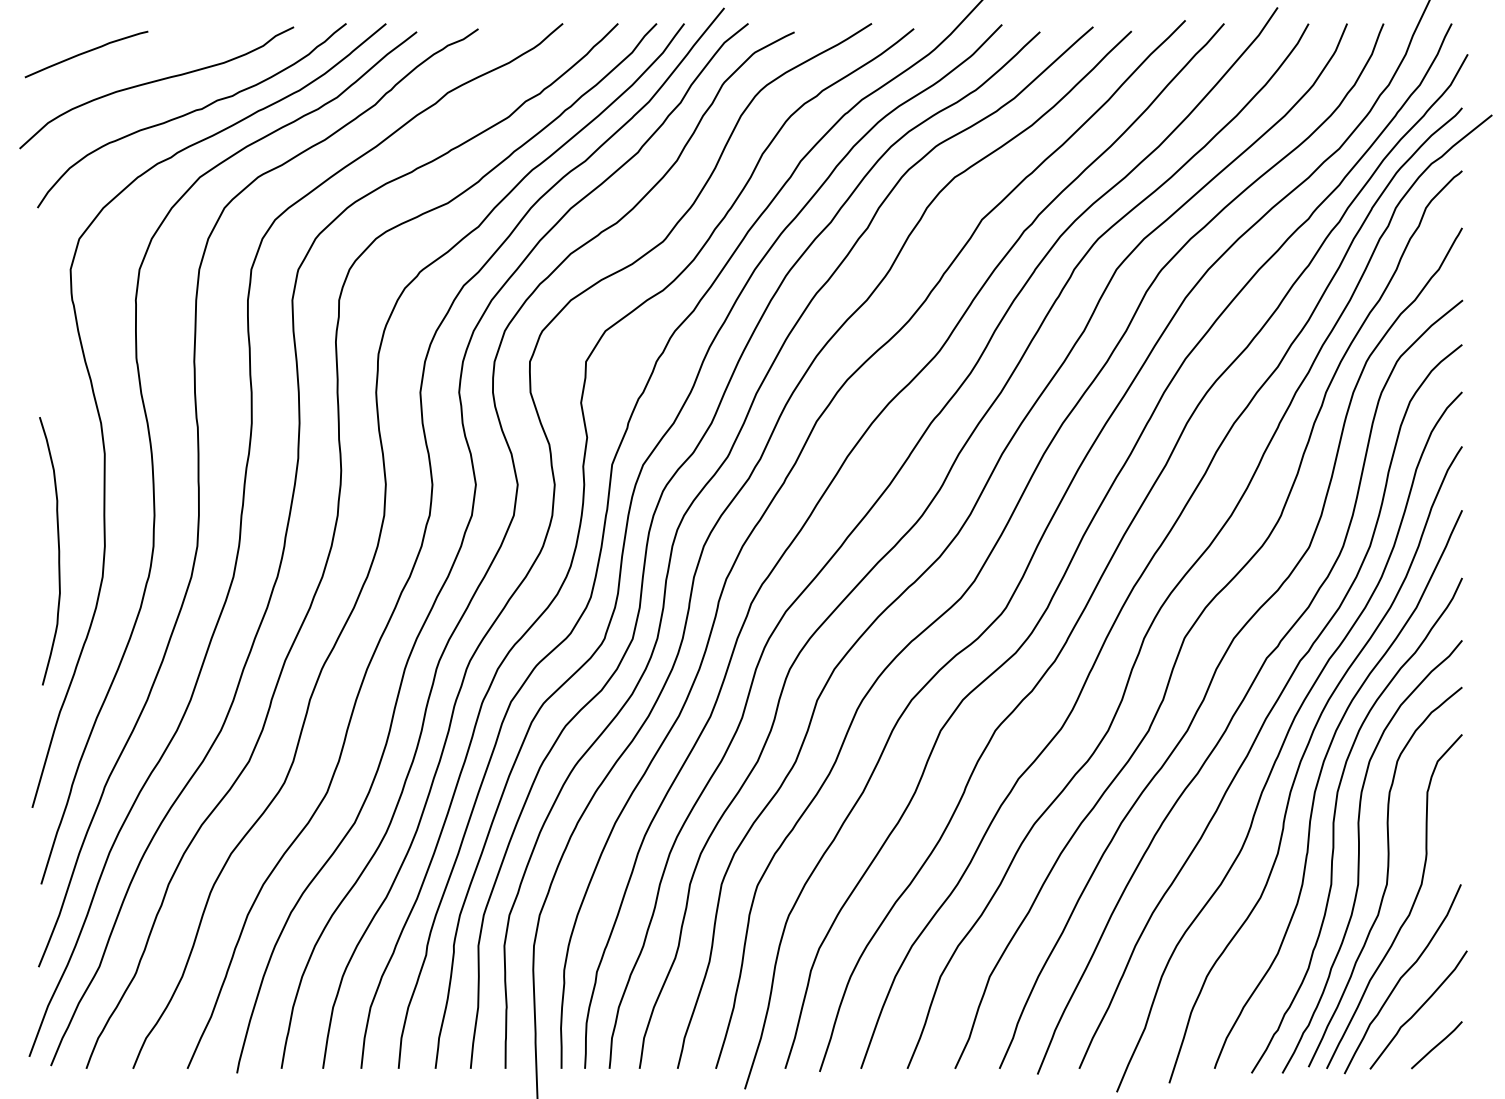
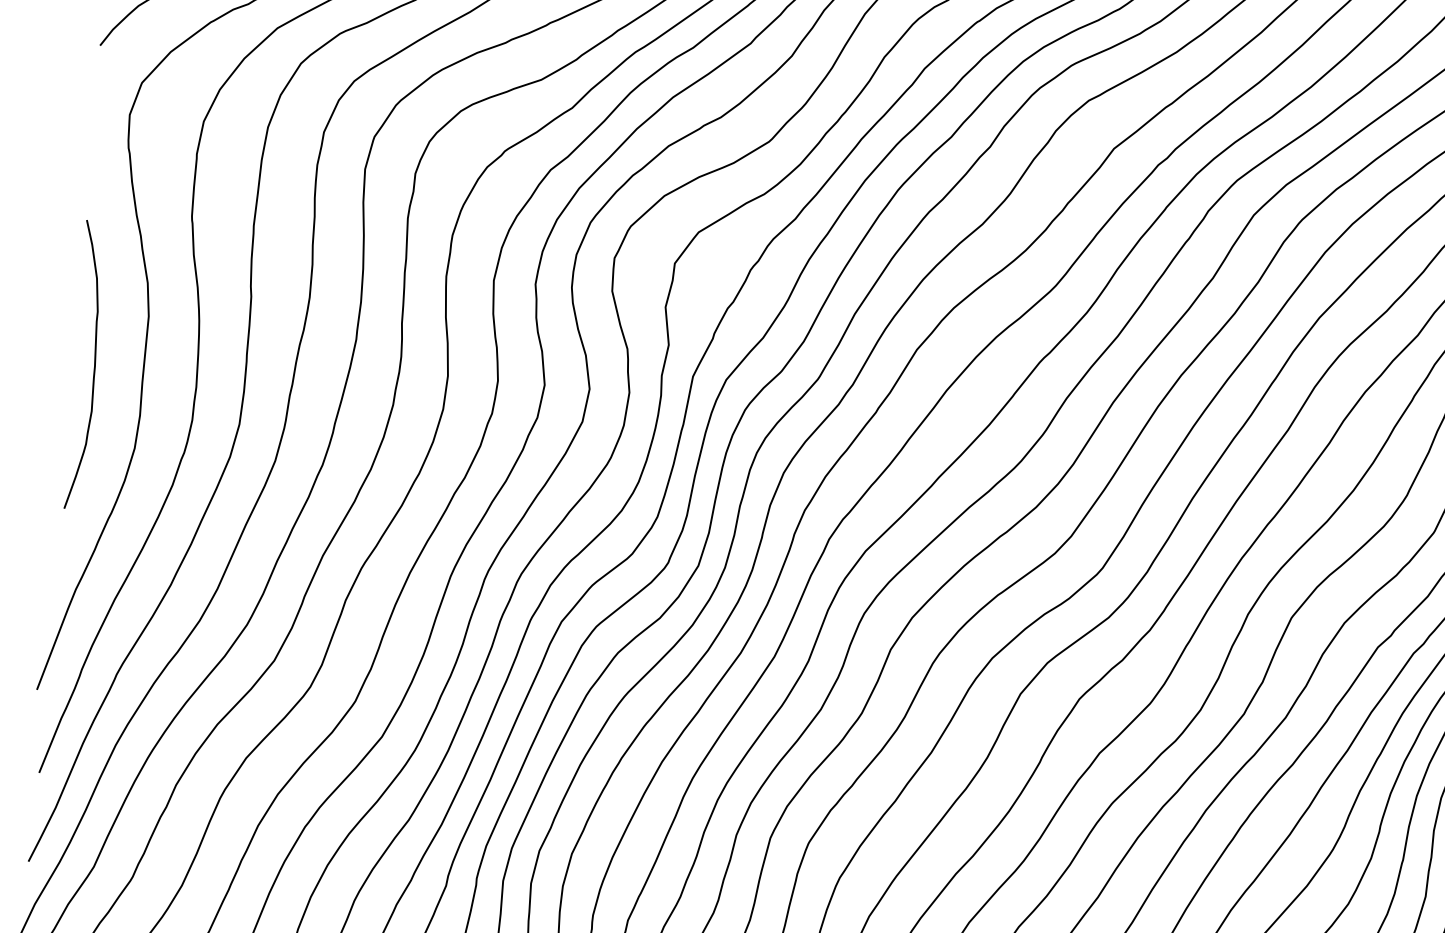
curve: (58, 551) -> (94, 366), moved

